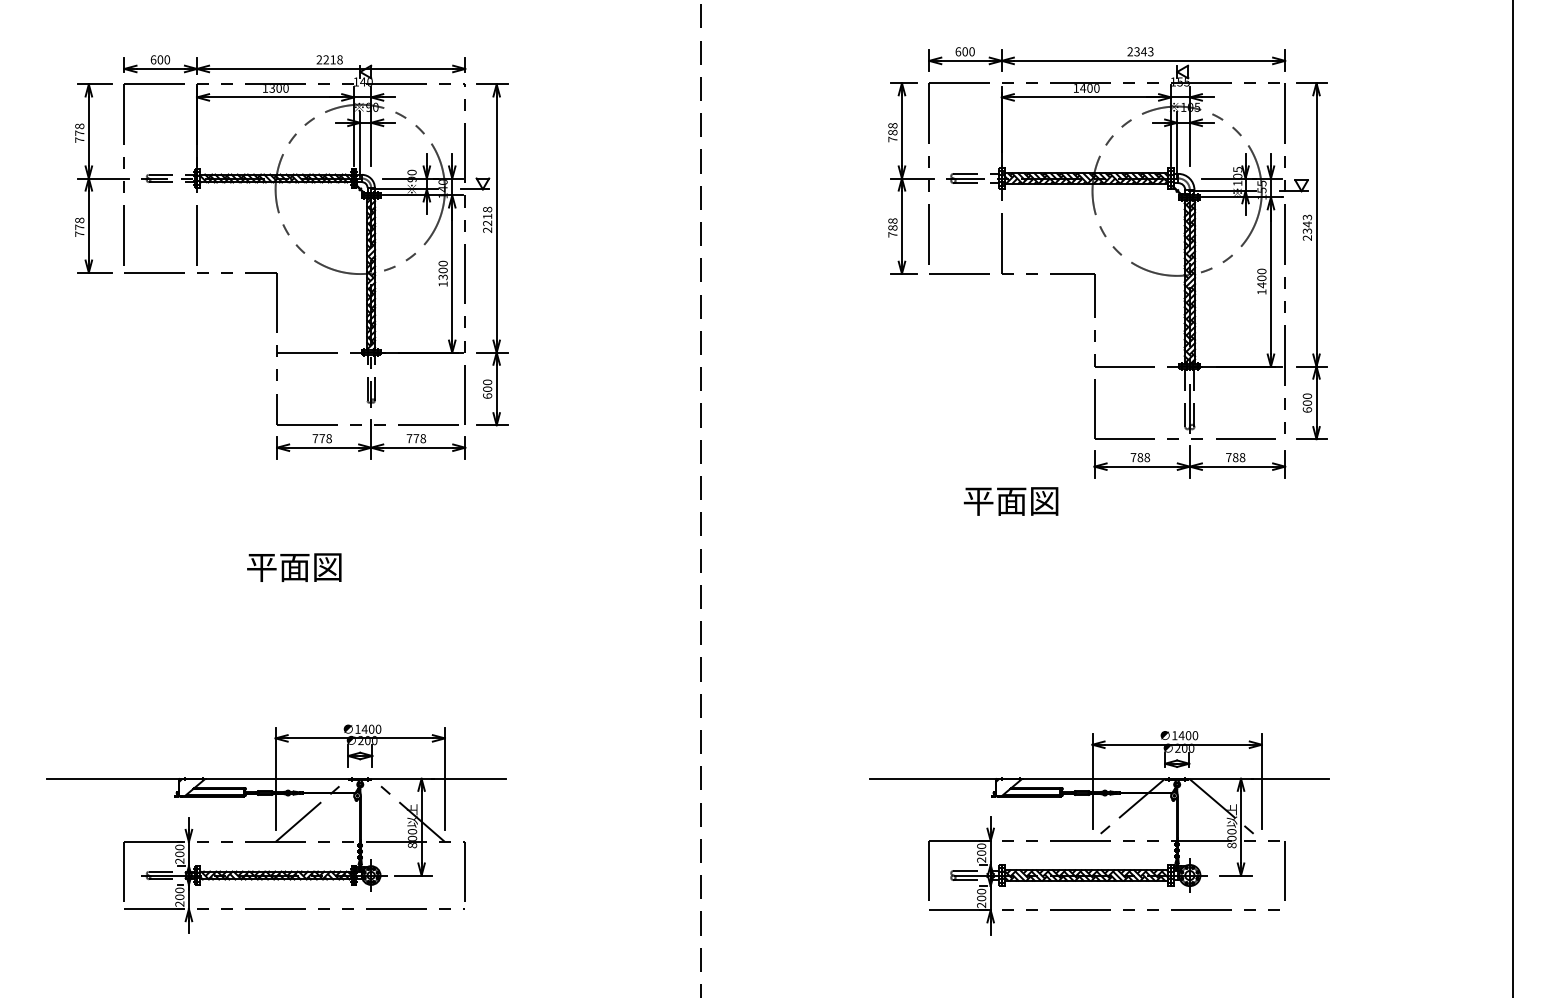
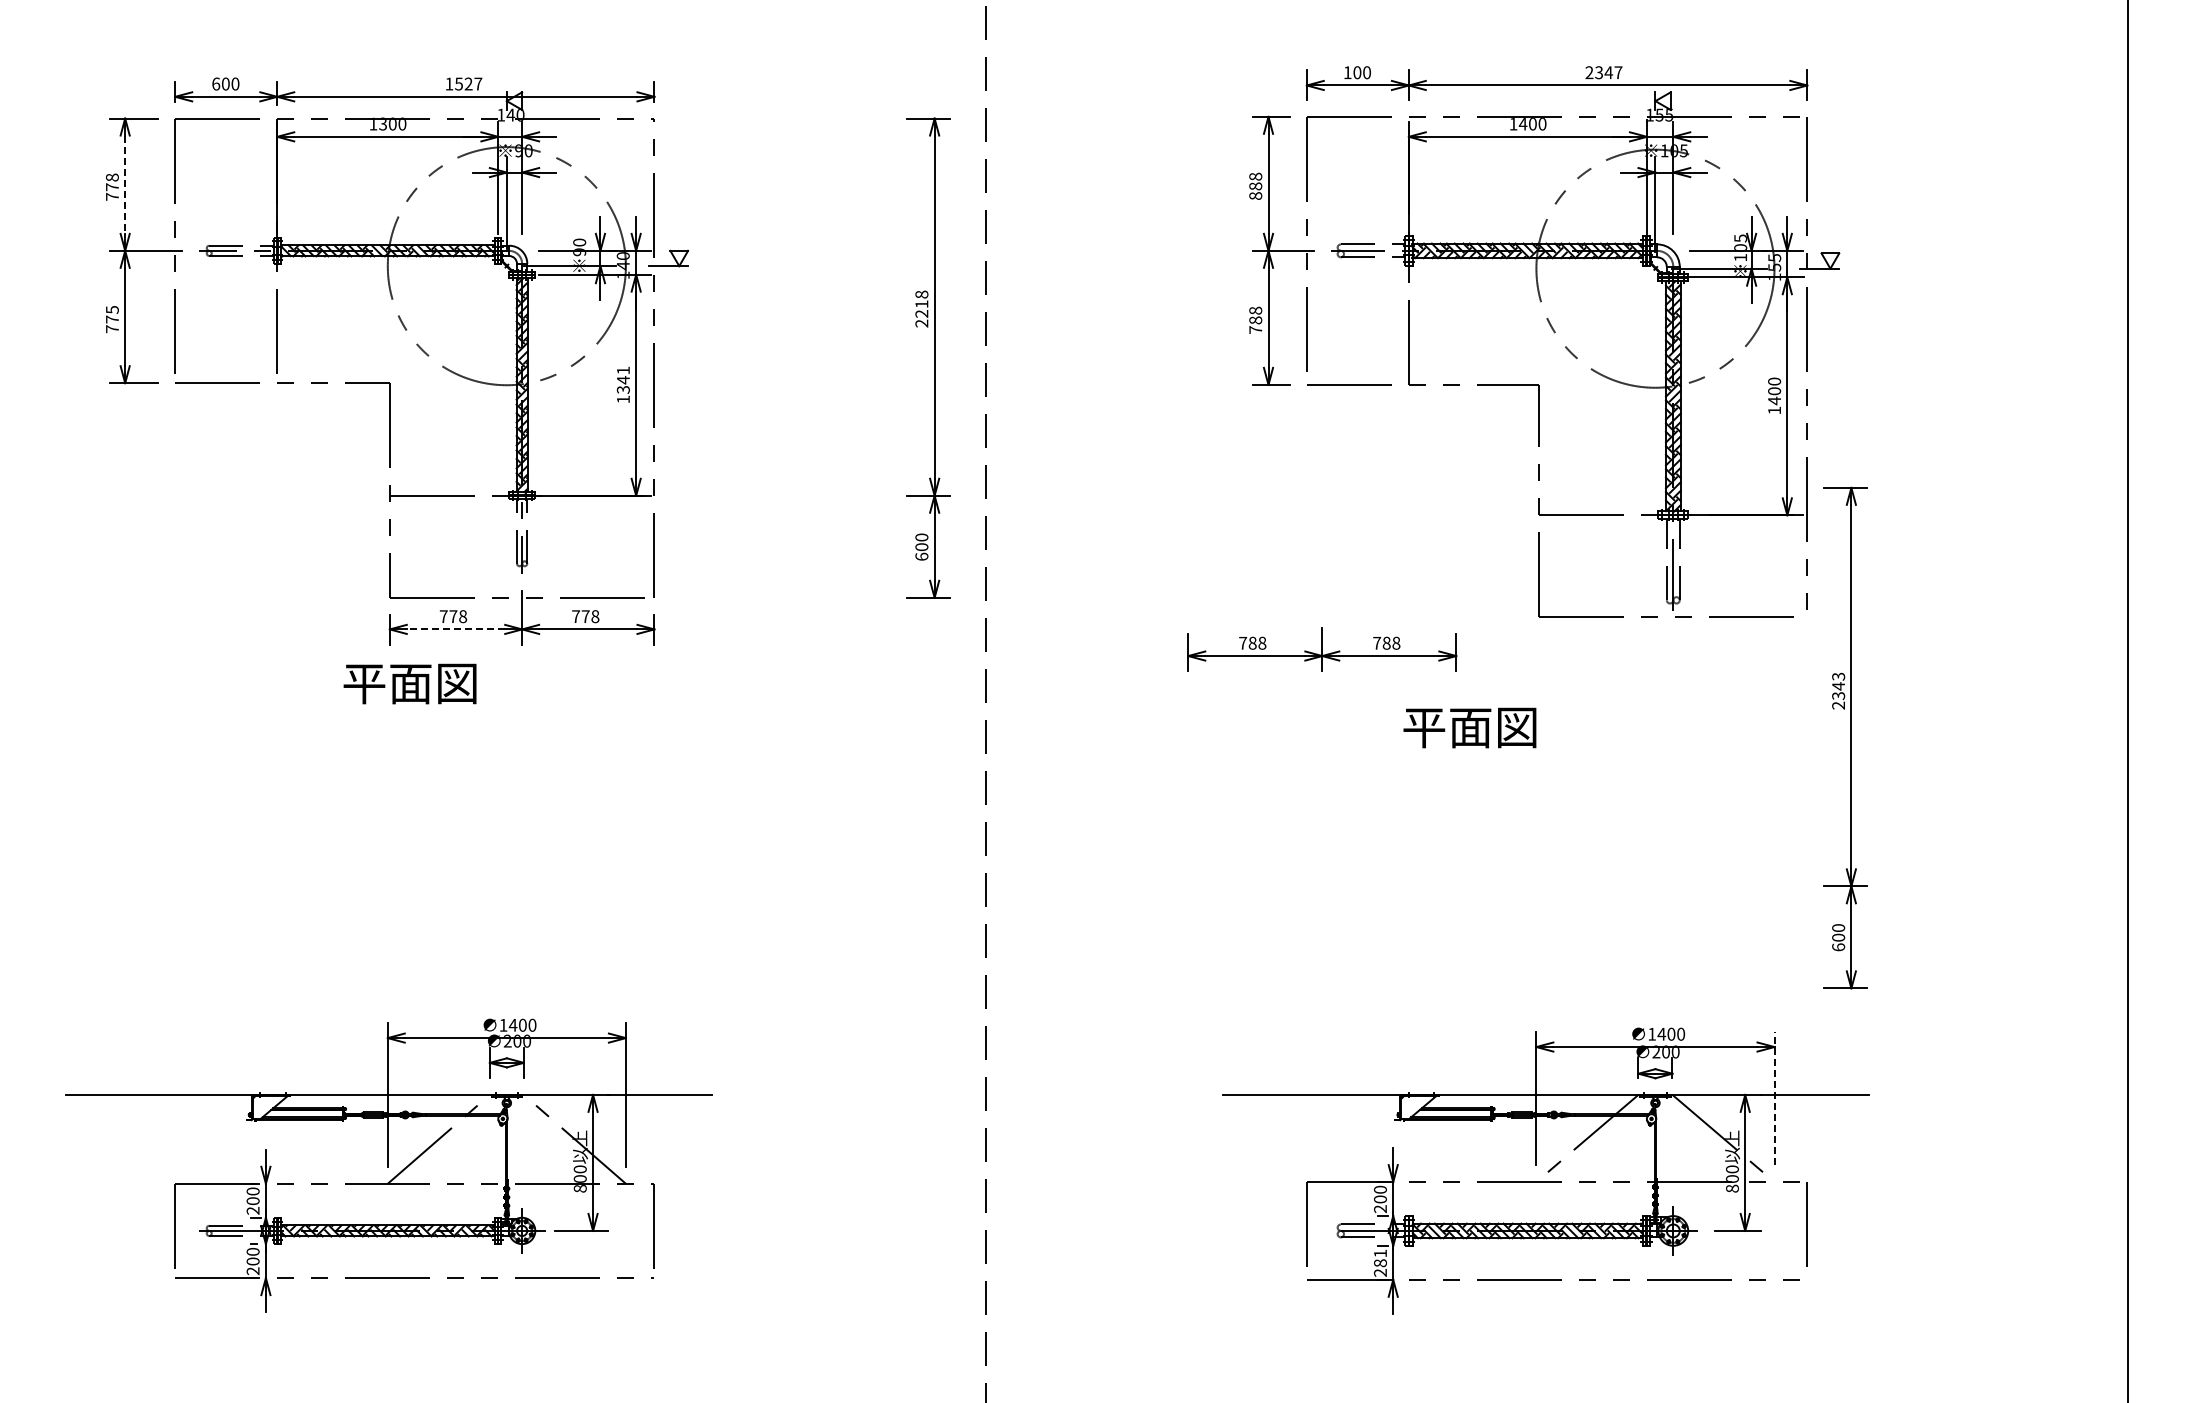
text: (958, 51) -> (1347, 72), 600 -> 100
text: (1150, 51) -> (1618, 72), 2343 -> 2347
text: (329, 59) -> (463, 83), 2218 -> 1527
line: (89, 132) -> (125, 185), solid -> dashed
text: (892, 139) -> (1255, 195), 788 -> 888
text: (79, 220) -> (111, 309), 778 -> 775
part: (492, 254) -> (928, 357), moved
part: (1312, 260) -> (1845, 737), moved
text: (442, 267) -> (622, 375), 1300 -> 1341
line: (323, 447) -> (455, 629), solid -> dashed
part: (1190, 462) -> (1322, 649), moved
text: (1010, 501) -> (1469, 727), moved
text: (293, 567) -> (409, 683), moved
line: (1261, 781) -> (1774, 1098), solid -> dashed
text: (981, 895) -> (1380, 1258), 200 -> 281

